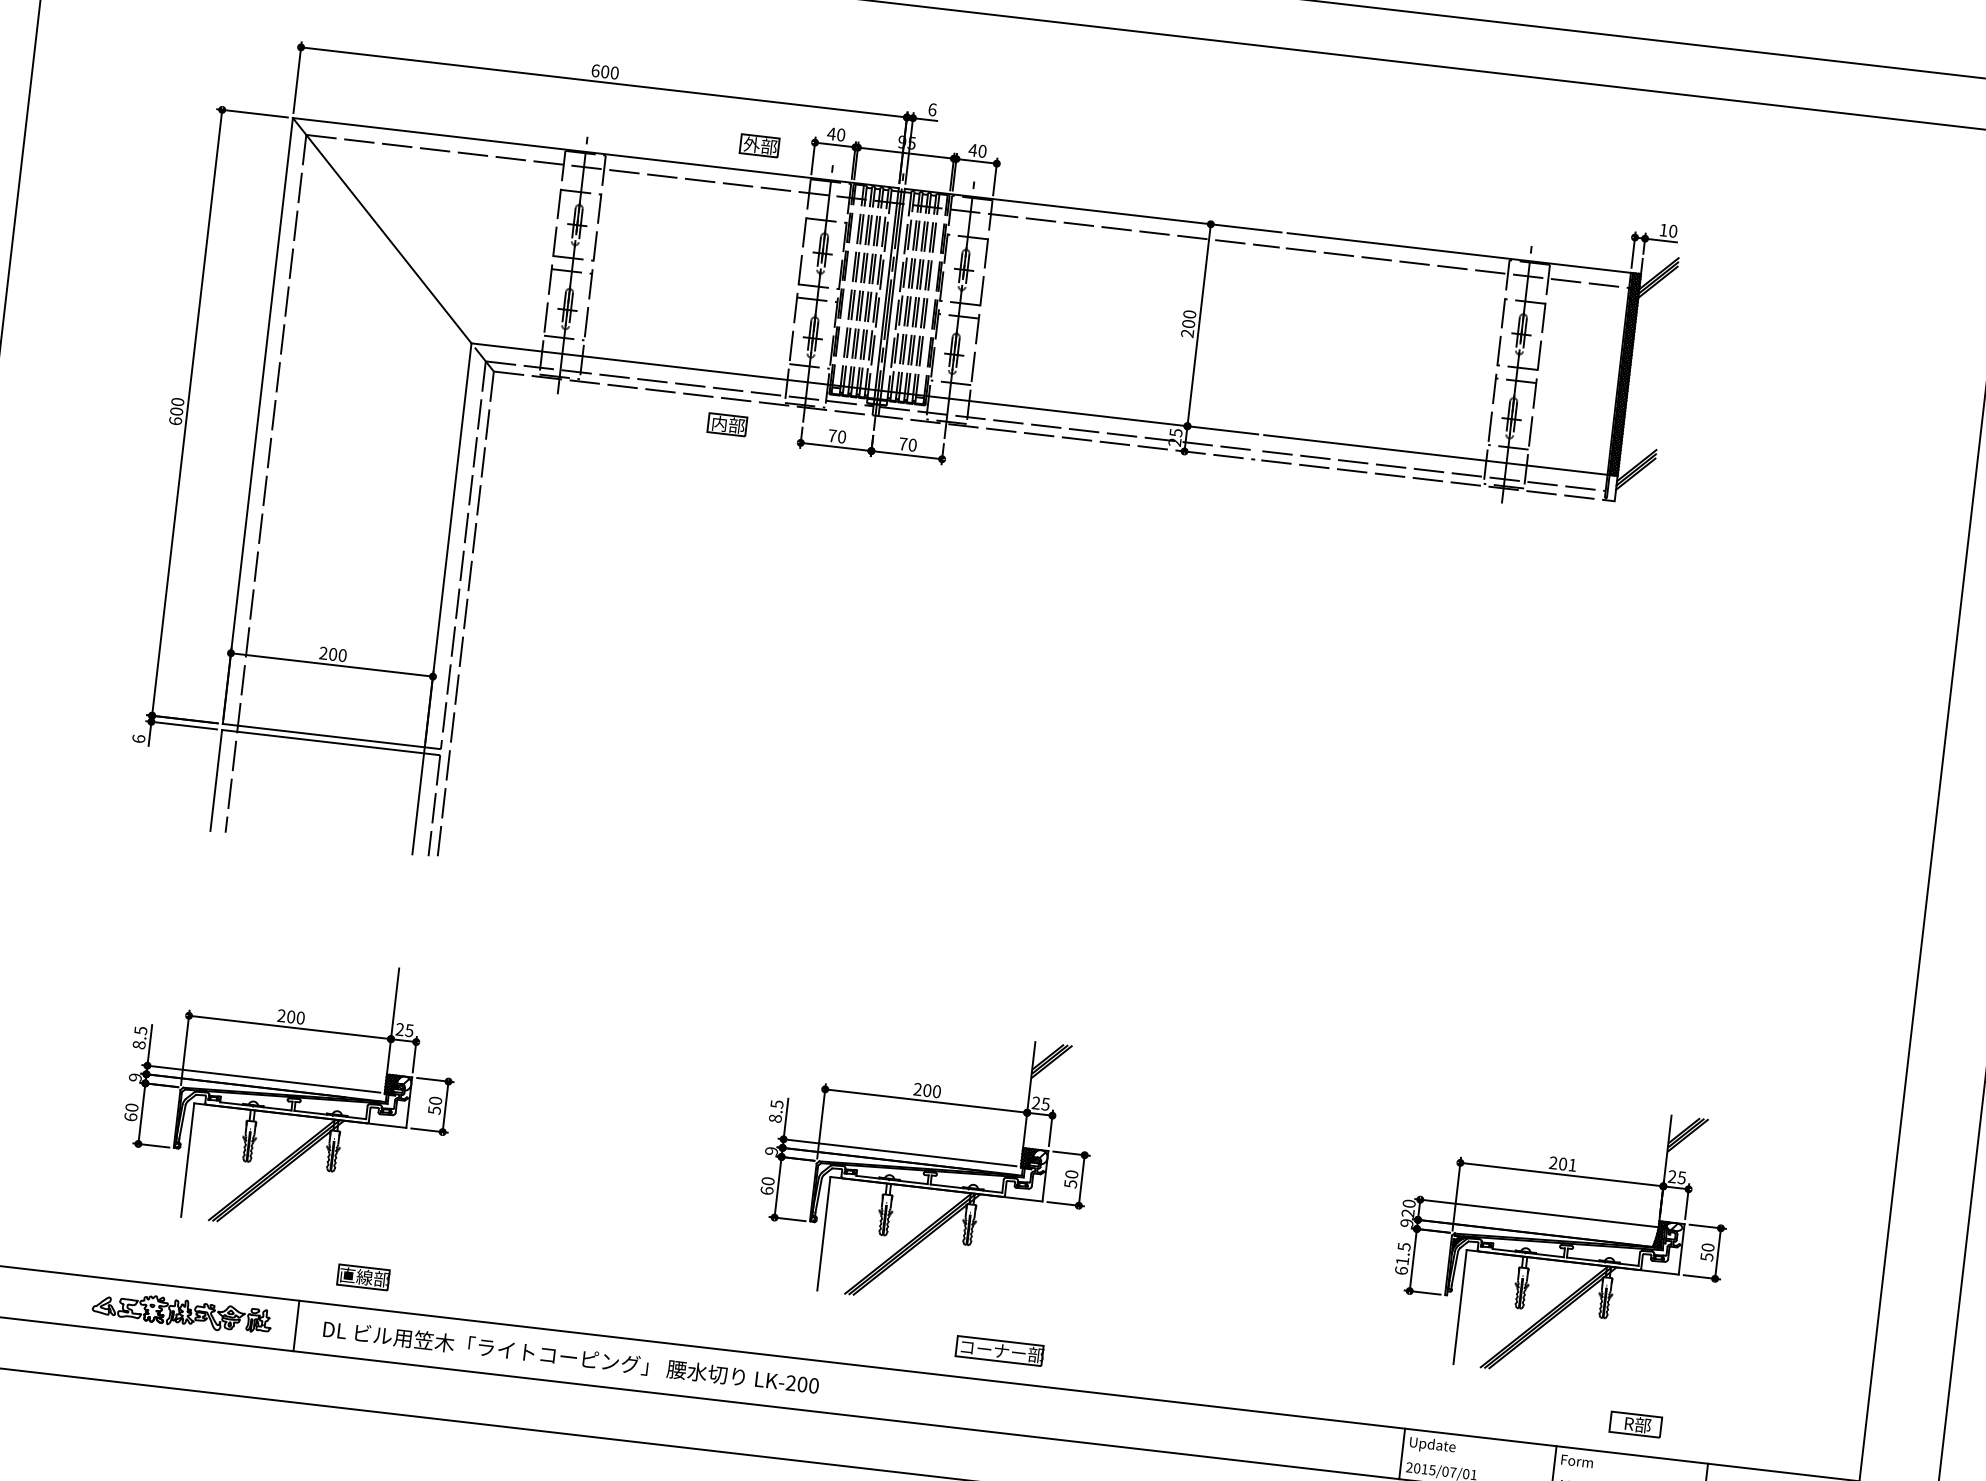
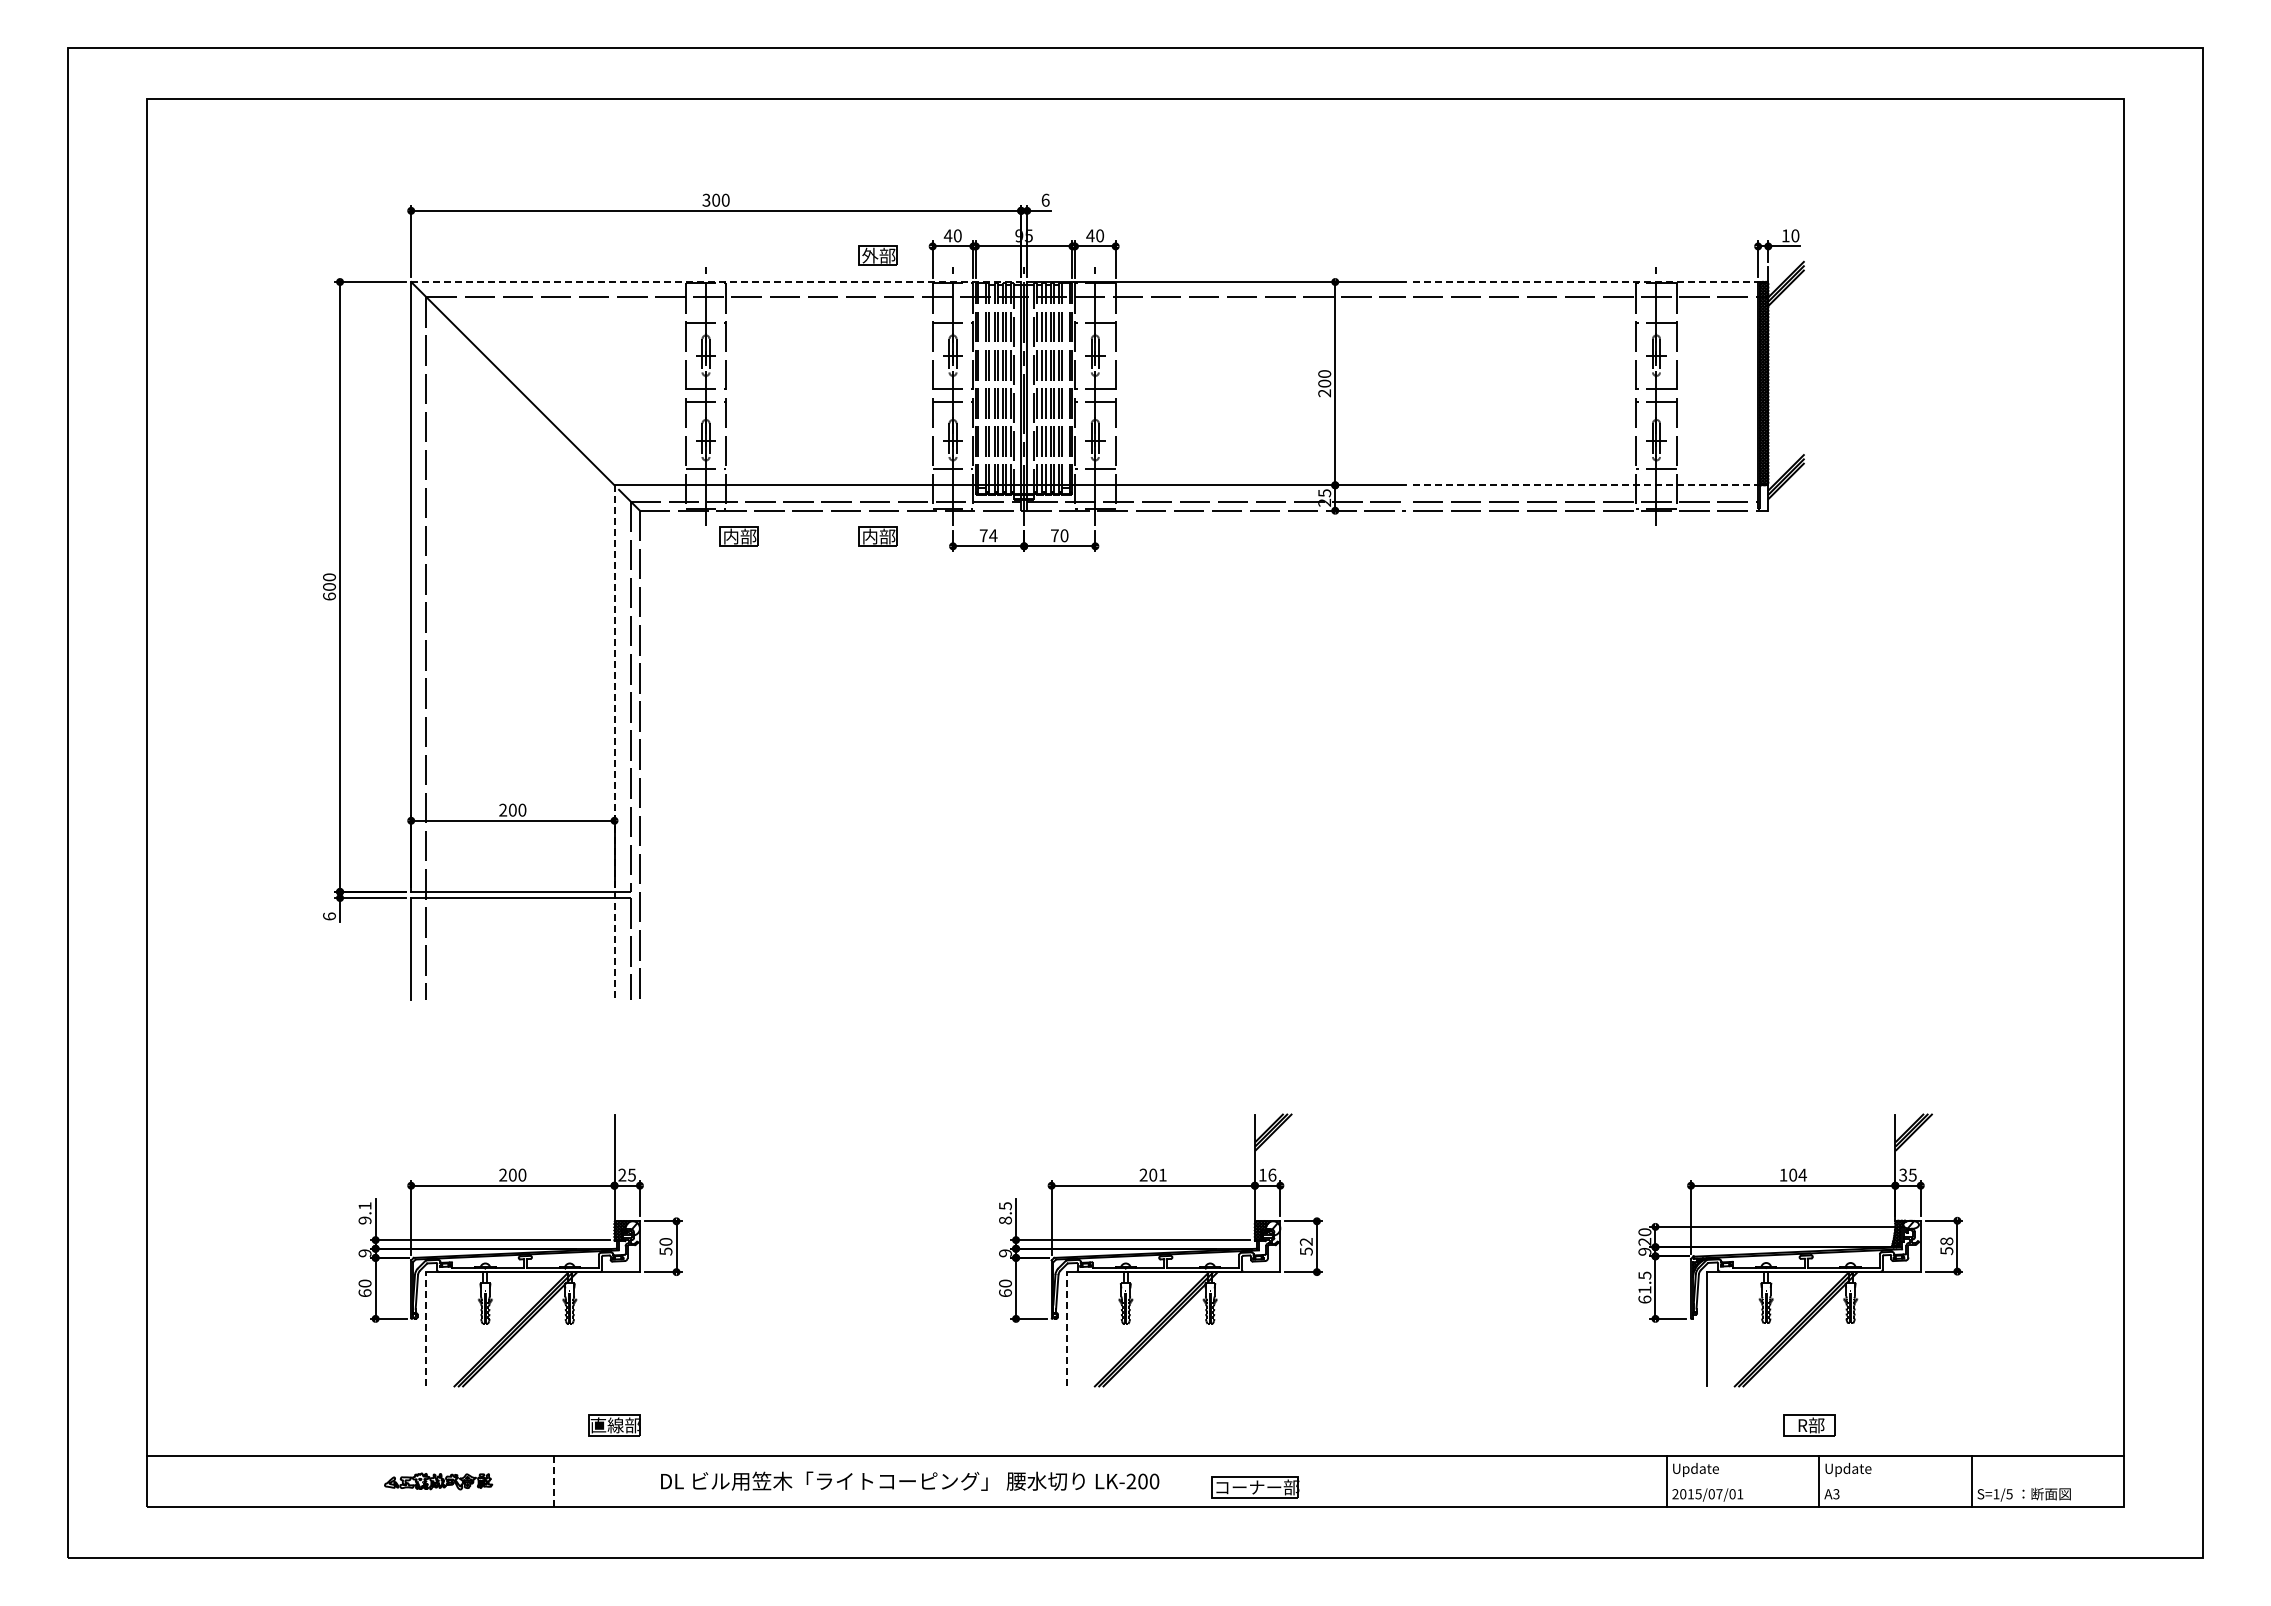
text: (595, 70) -> (706, 199), 600 -> 300
line: (596, 153) -> (716, 282), solid -> dashed
line: (1460, 253) -> (1586, 282), solid -> dashed
part: (588, 408) -> (738, 536), added
text: (842, 436) -> (993, 535), 70 -> 74
line: (1437, 455) -> (1586, 485), solid -> dashed
line: (441, 599) -> (614, 743), solid -> dashed
text: (139, 1037) -> (364, 1213), 8.5 -> 9.1
text: (936, 1090) -> (1162, 1174), 200 -> 201
text: (1040, 1103) -> (1267, 1174), 25 -> 16
line: (187, 1159) -> (426, 1328), solid -> dashed
text: (1563, 1163) -> (1793, 1174), 201 -> 104
text: (1071, 1174) -> (1306, 1241), 50 -> 52
text: (1672, 1177) -> (1903, 1175), 25 -> 35
line: (823, 1232) -> (1066, 1328), solid -> dashed
text: (1707, 1247) -> (1946, 1241), 50 -> 58
part: (182, 1312) -> (438, 1481), size x0.6
line: (296, 1326) -> (553, 1482), solid -> dashed
part: (1000, 1351) -> (1255, 1487), moved
text: (571, 1356) -> (910, 1480), moved
part: (1635, 1424) -> (1809, 1425), moved
text: (1584, 1462) -> (1848, 1469), Form -> Update

